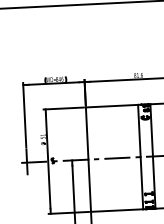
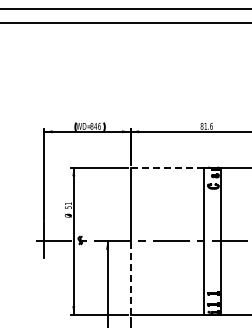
line: (112, 106) -> (167, 167), solid -> dashed
line: (89, 185) -> (130, 277), solid -> dashed

